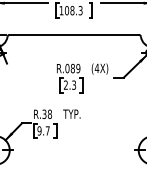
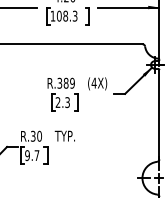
text: (67, 68) -> (59, 83), R.089 -> R.389
text: (49, 114) -> (39, 136), R.38 -> R.30

